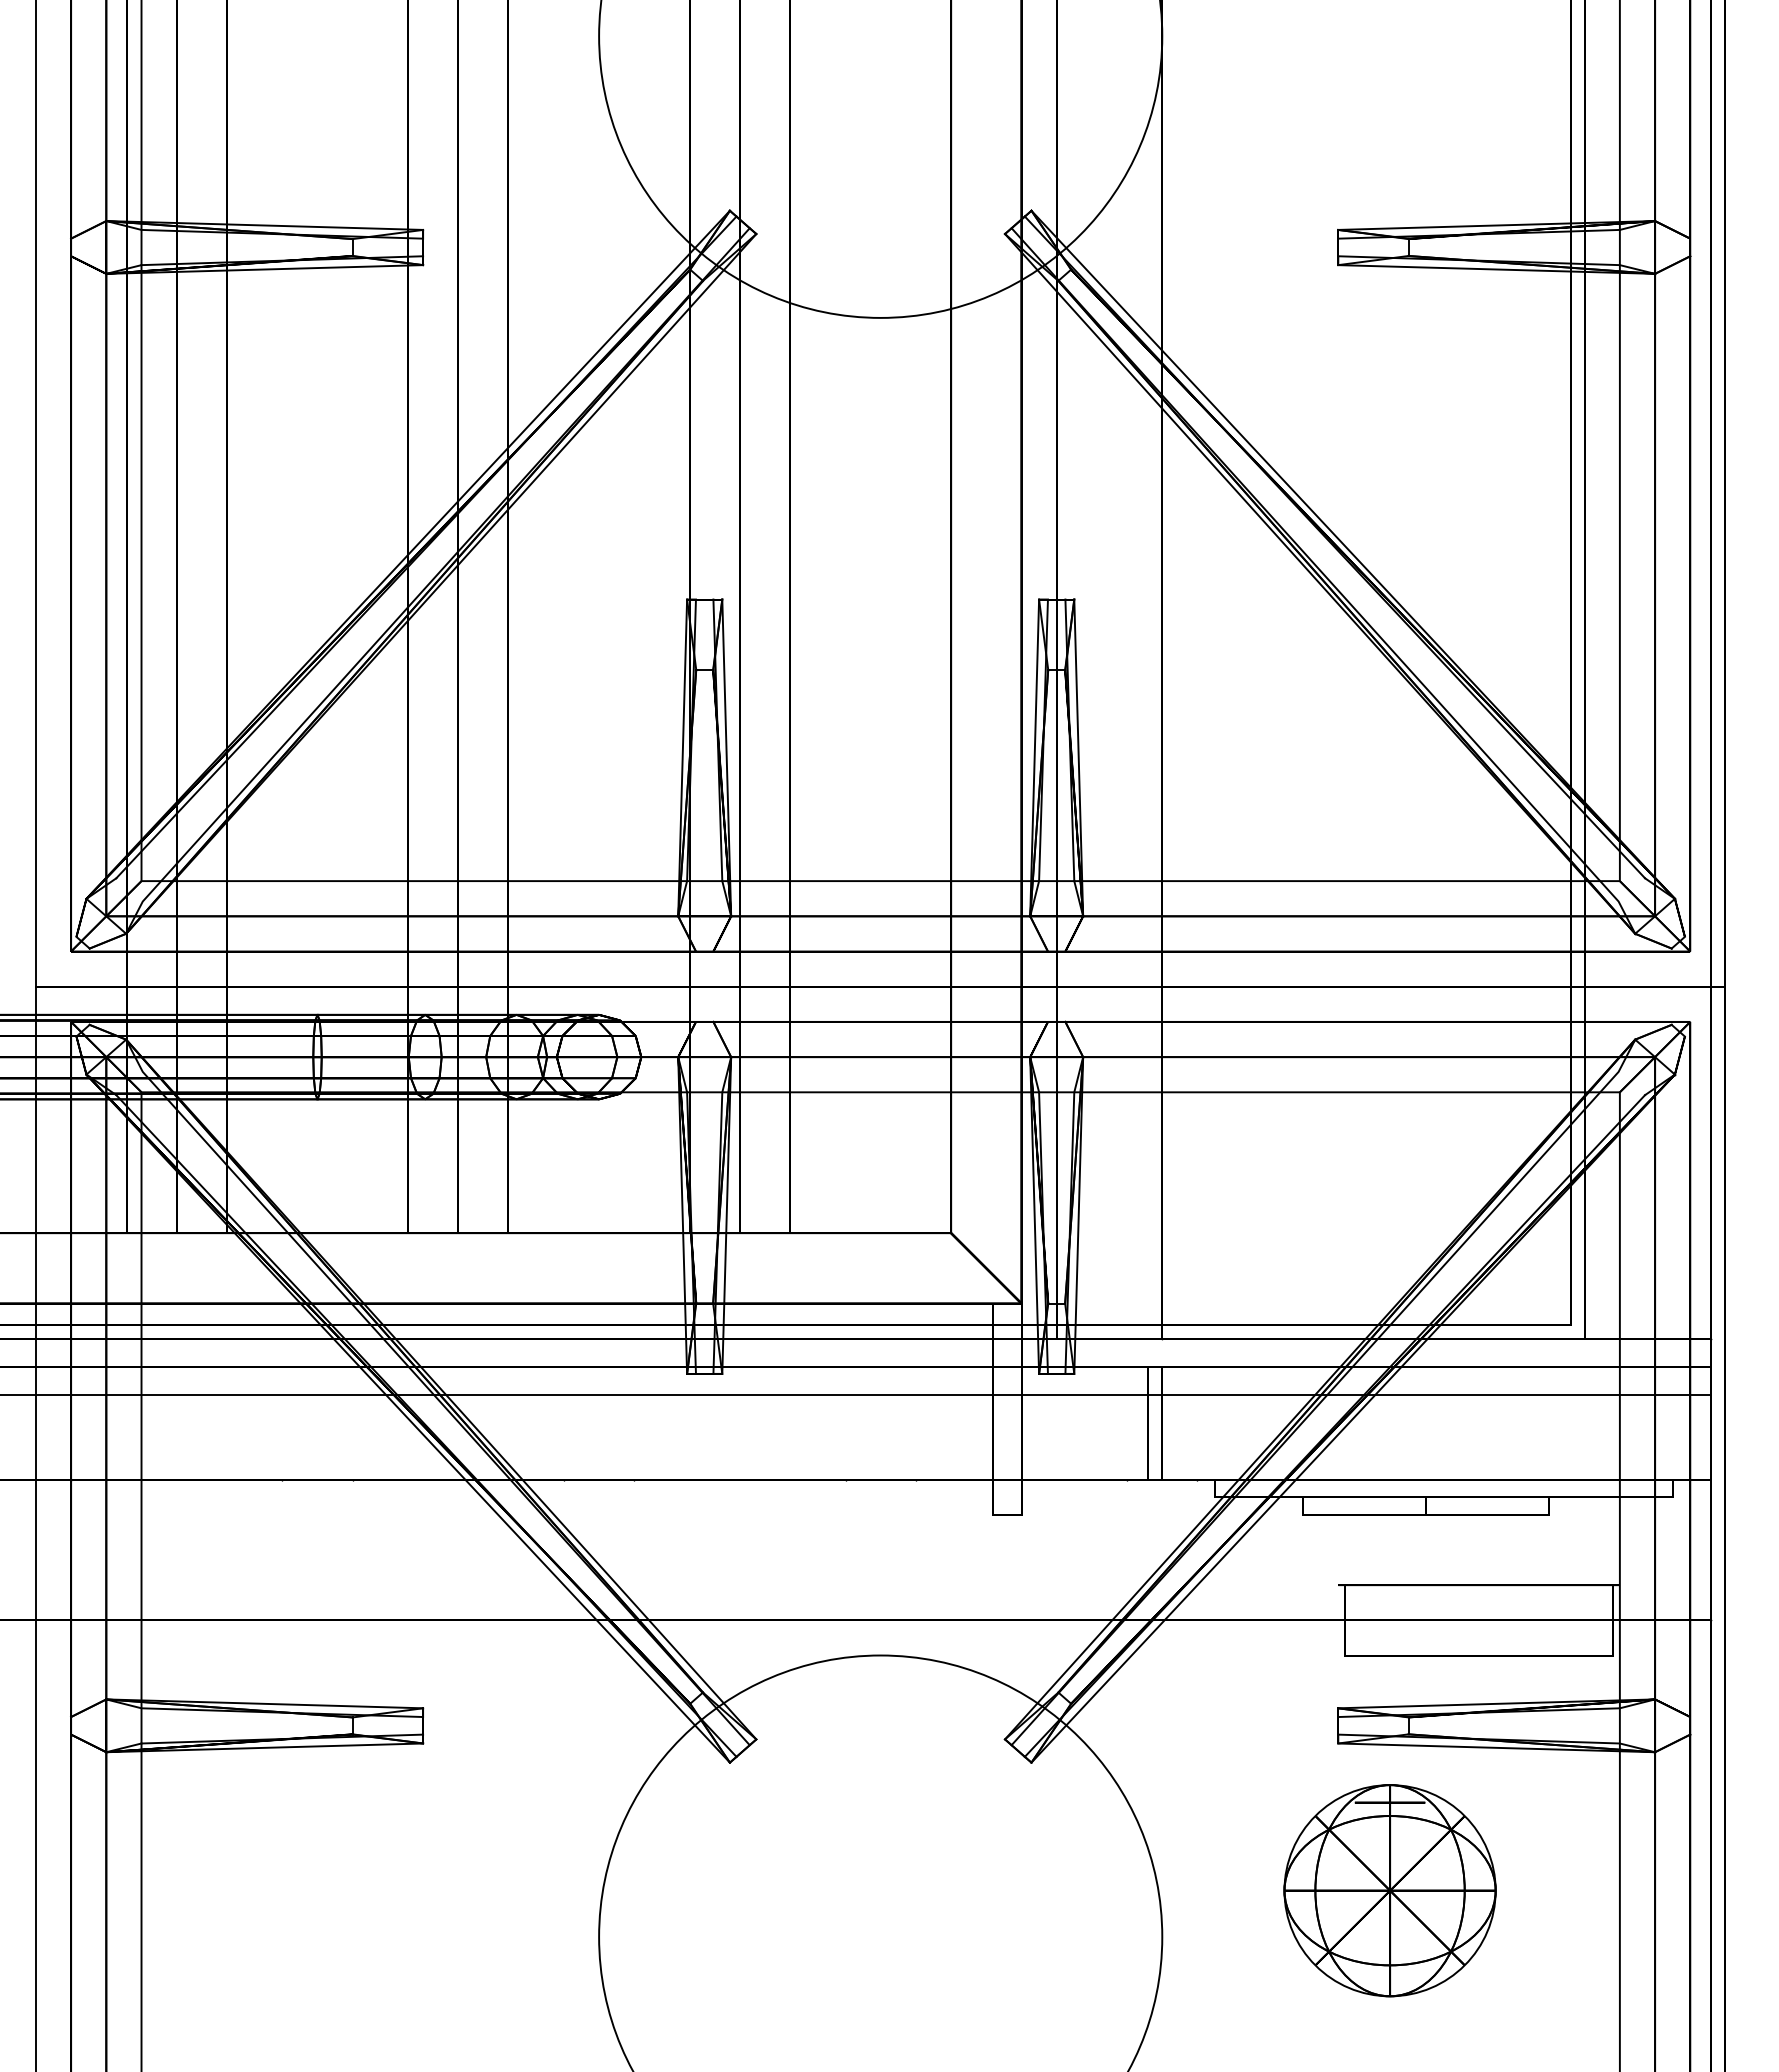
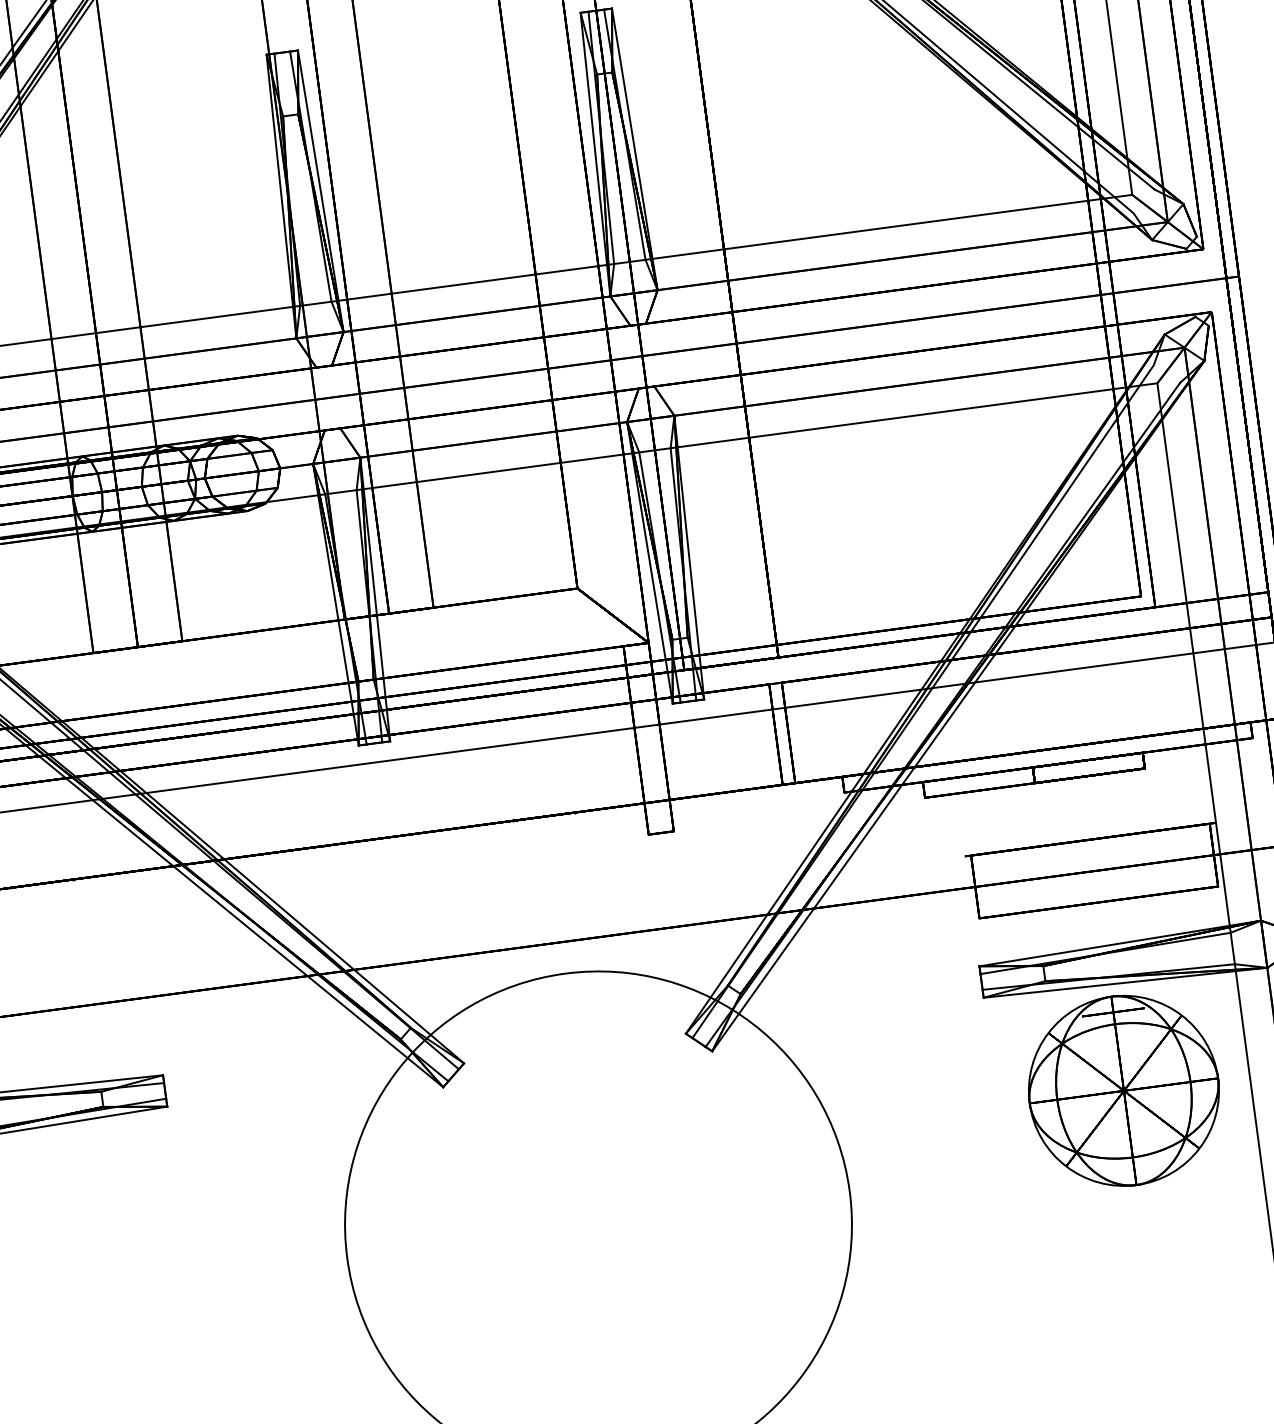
part: (1389, 1890) -> (1123, 1090), moved

